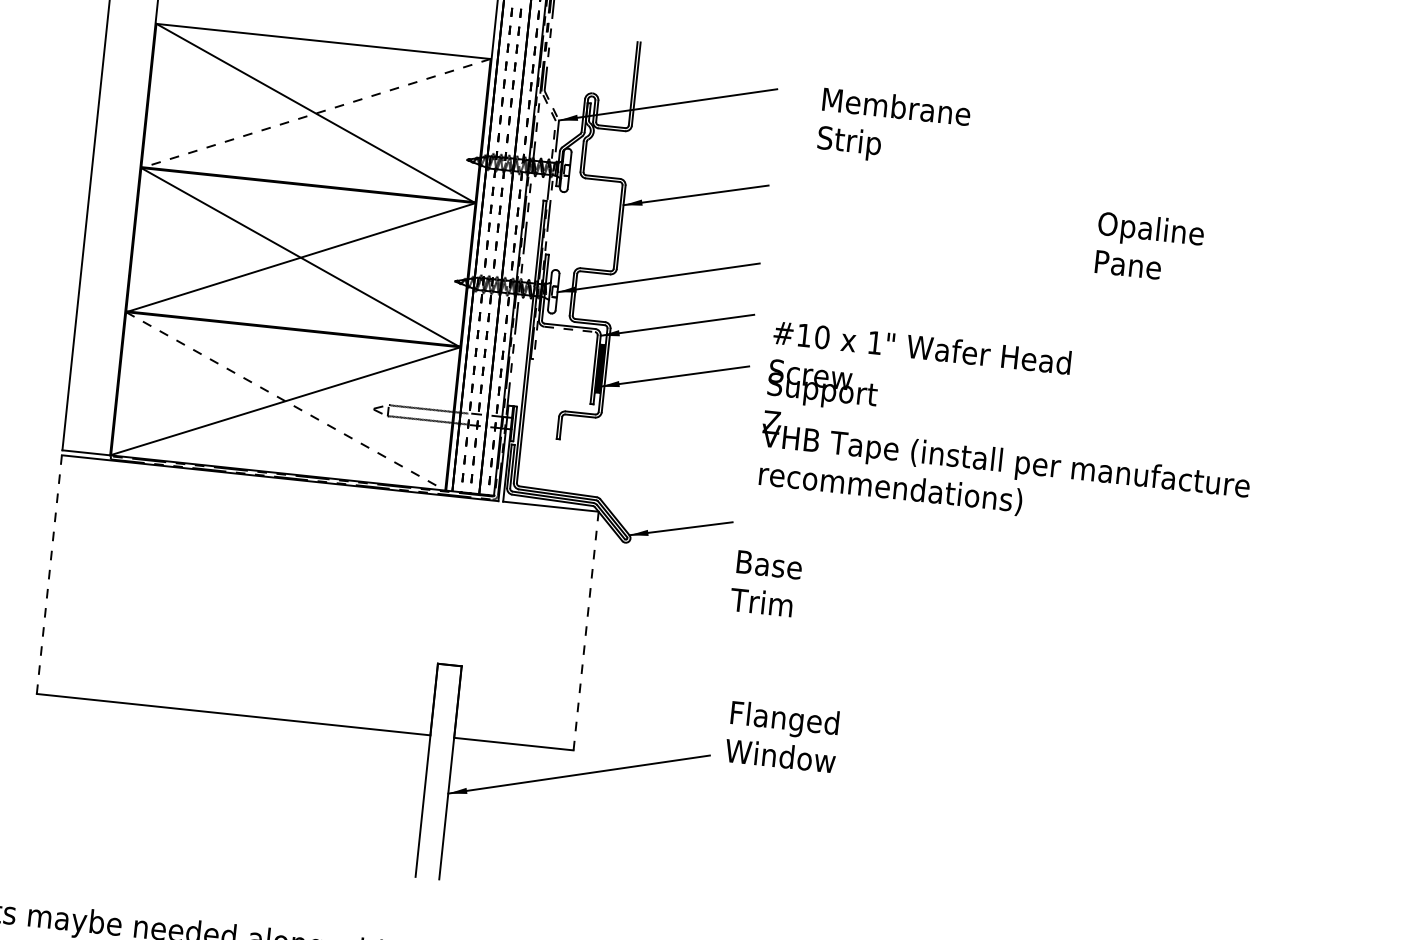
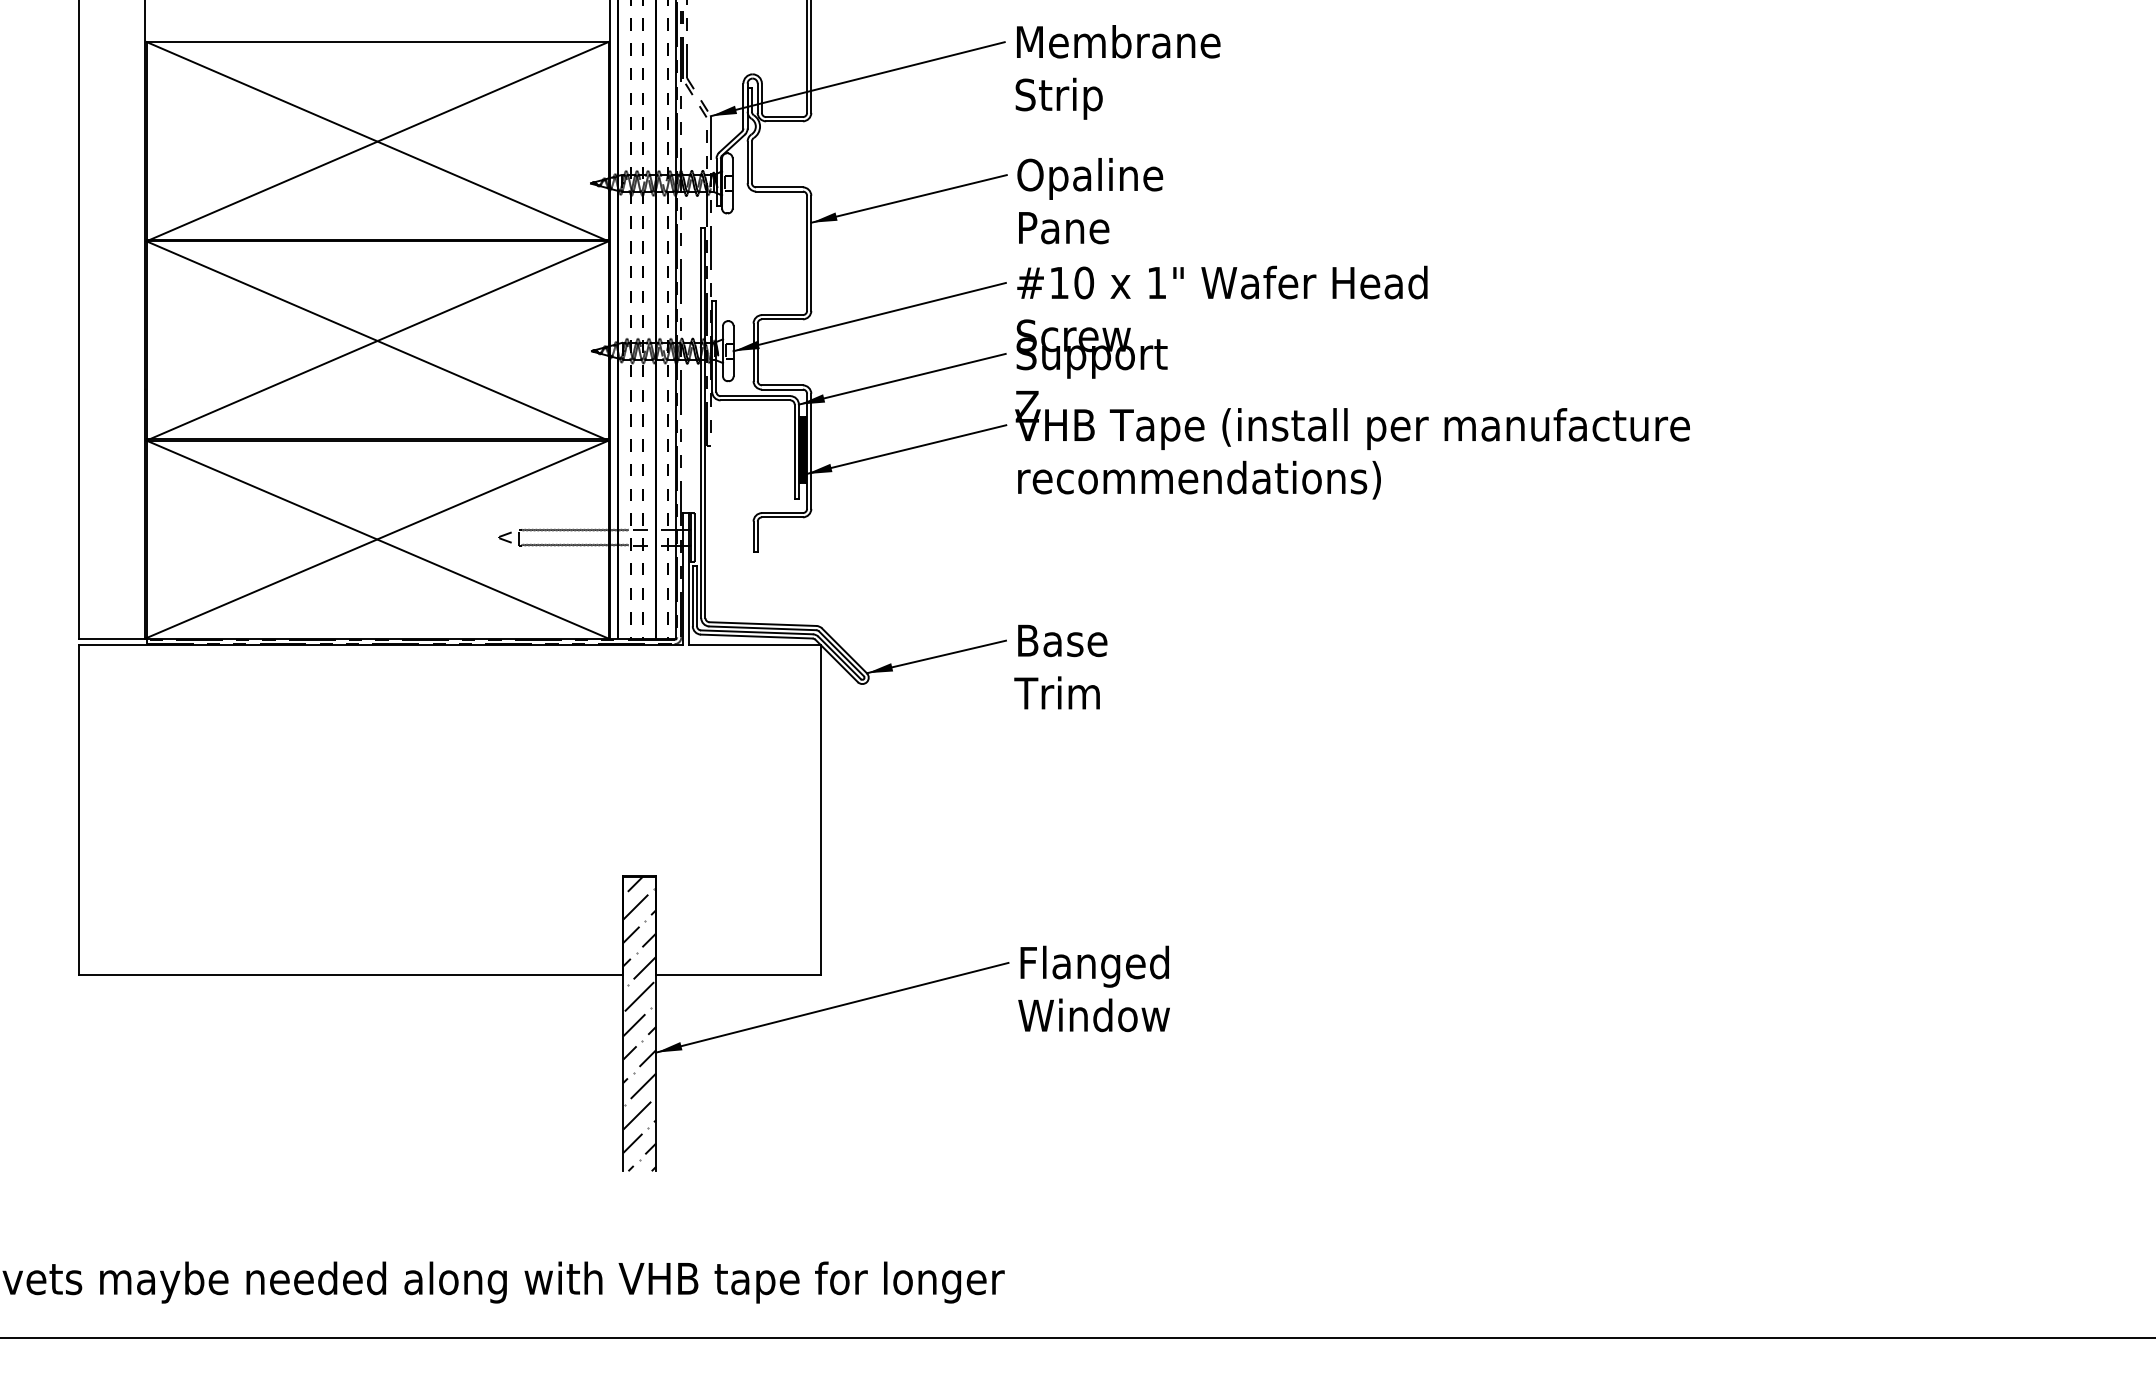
line: (315, 113) -> (377, 141), dashed -> solid
text: (893, 128) -> (1117, 72), moved
text: (1149, 247) -> (1090, 201), moved
line: (569, 329) -> (755, 400), dashed -> solid
line: (286, 401) -> (378, 539), dashed -> solid
text: (1008, 429) -> (1352, 382), moved
line: (49, 574) -> (79, 810), dashed -> solid
text: (766, 583) -> (1060, 666), moved
line: (586, 631) -> (821, 810), dashed -> solid
text: (782, 736) -> (1093, 988), moved
hatch: (438, 771) -> (639, 1023), added

